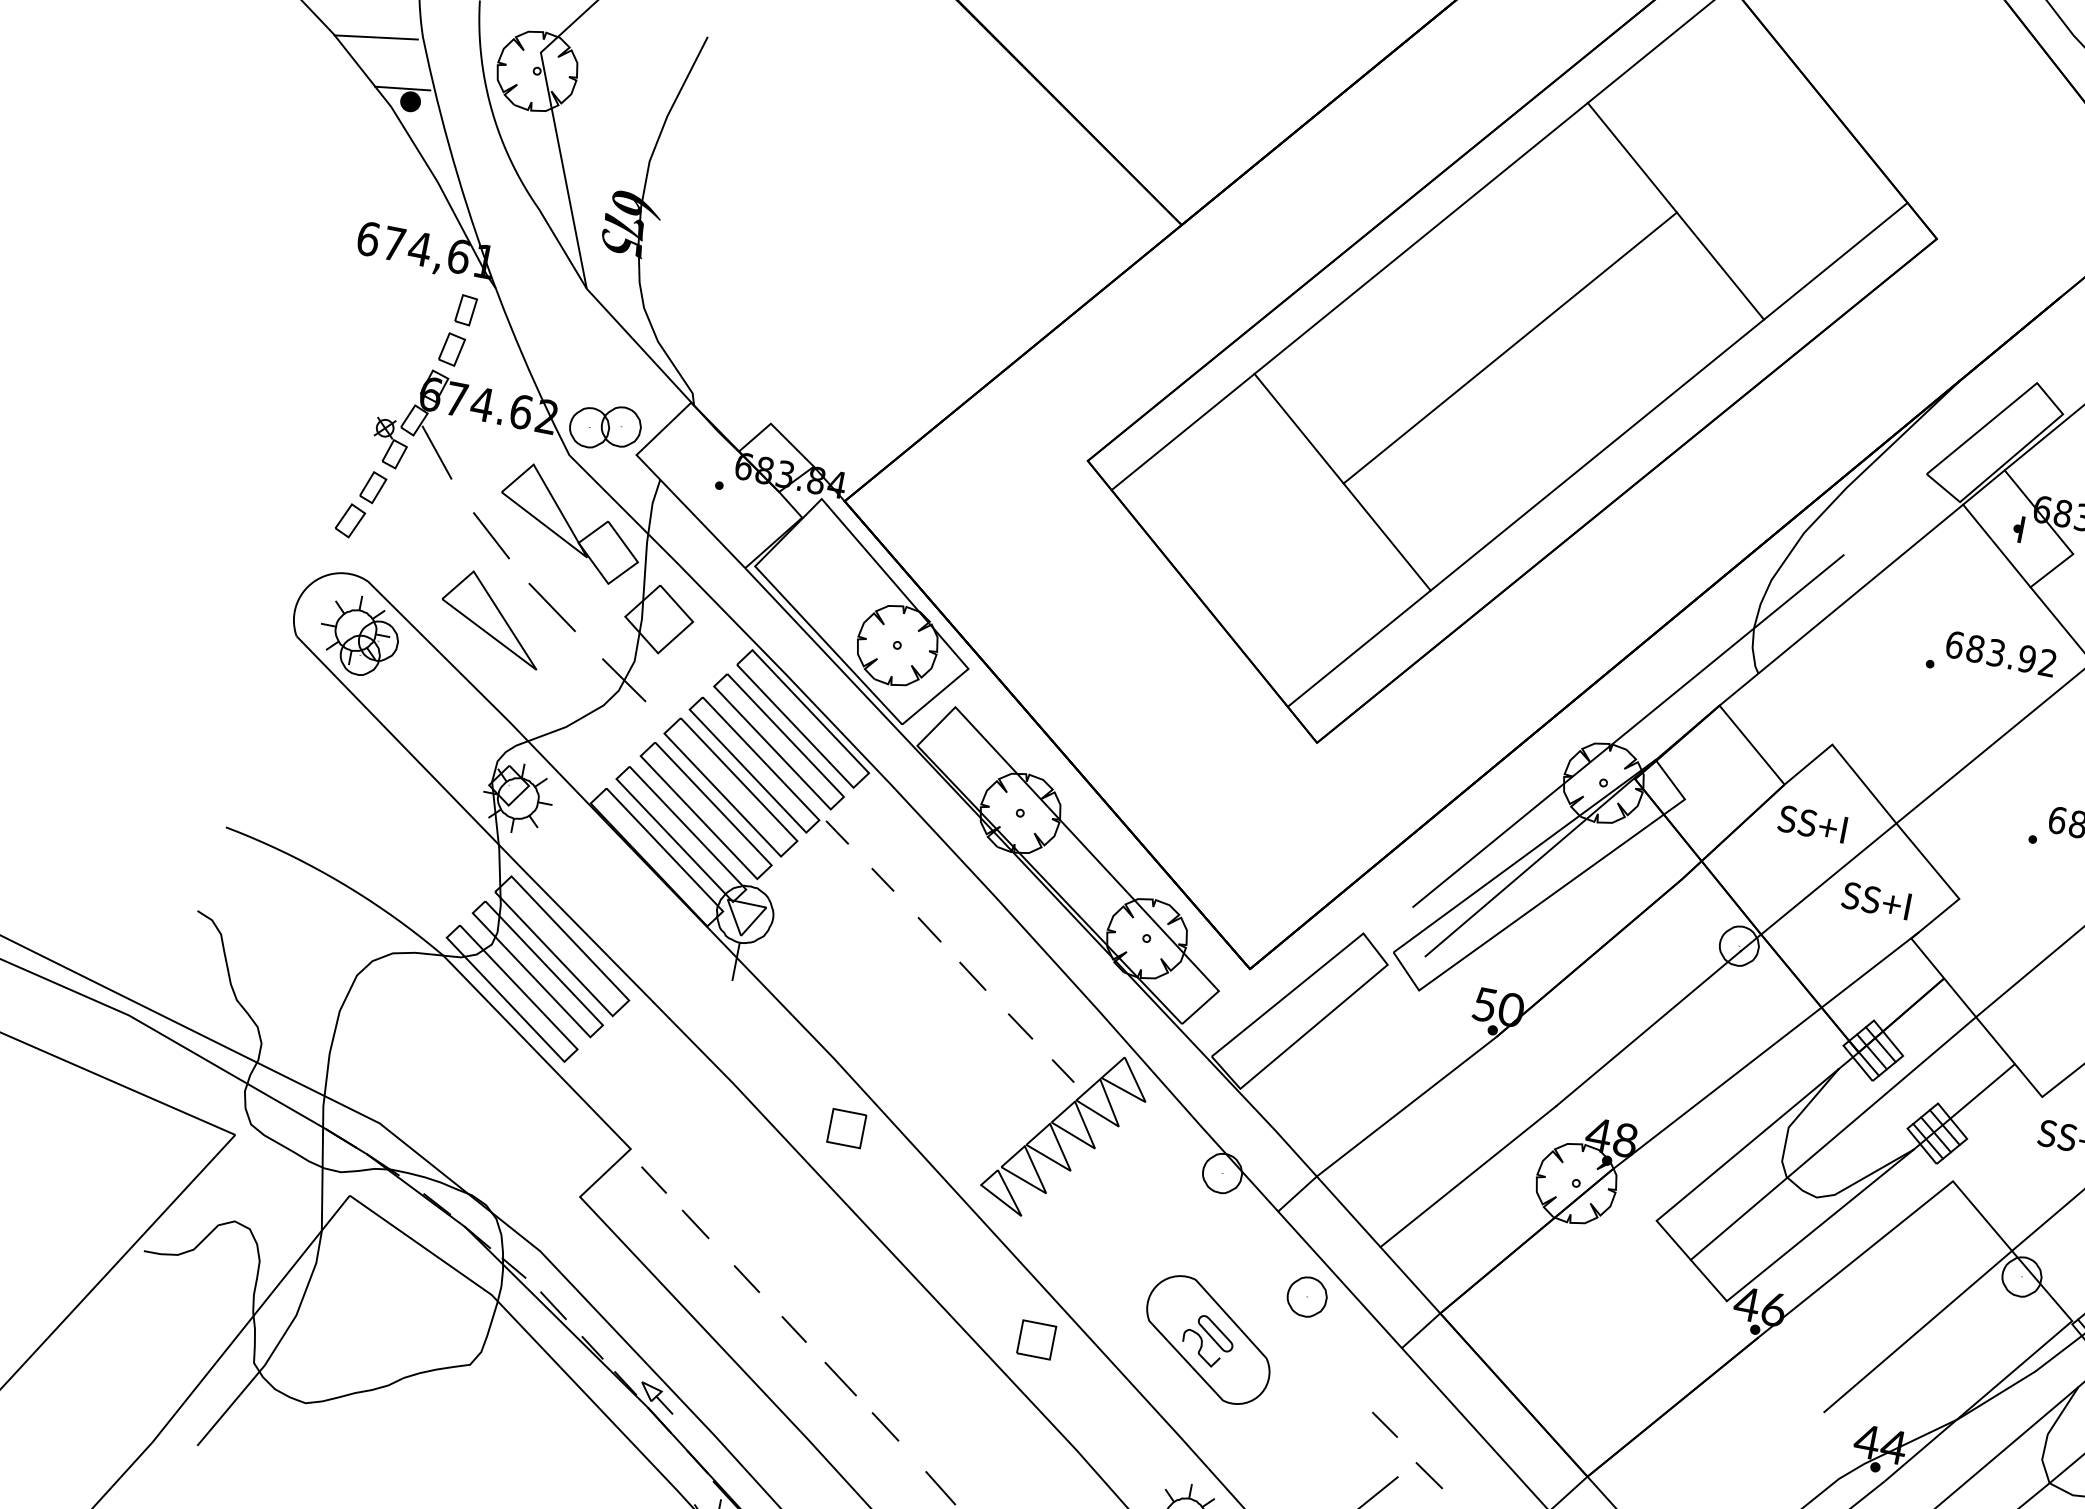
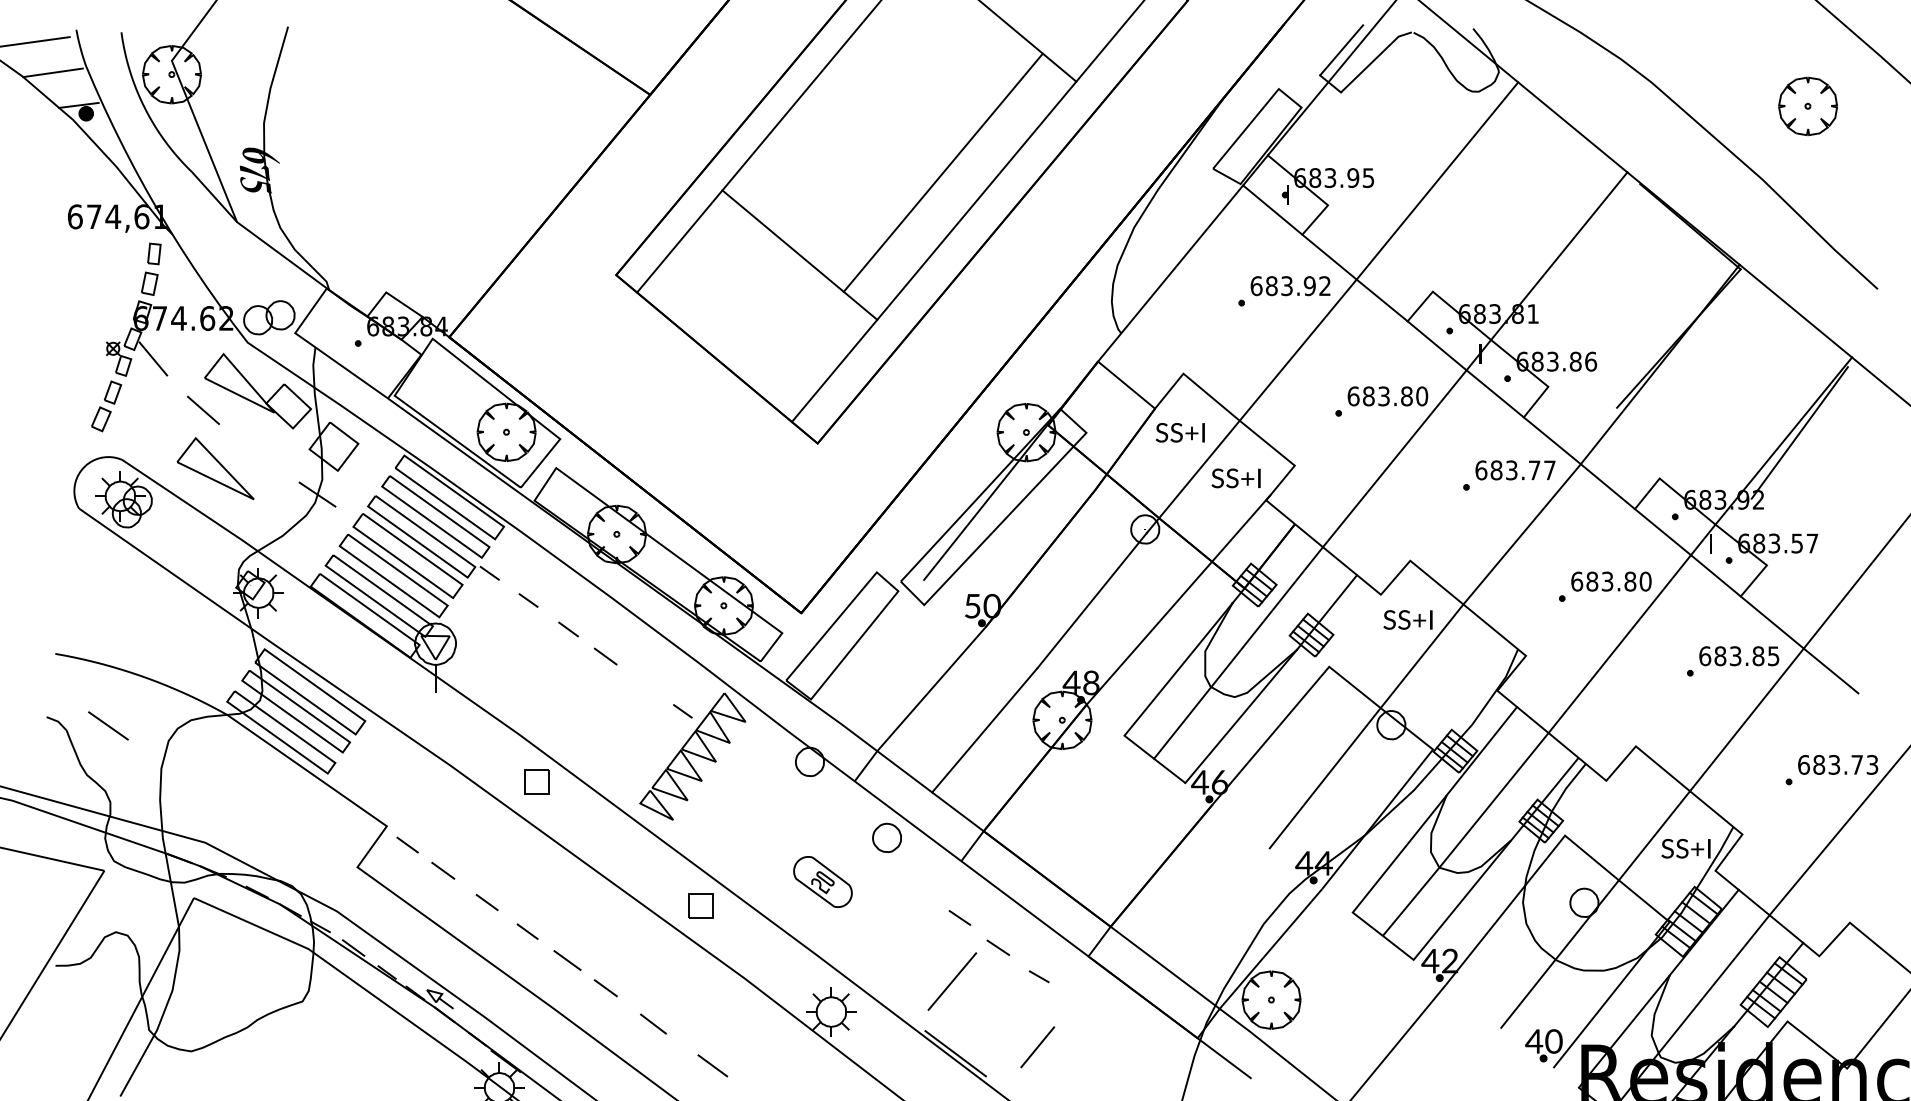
line: (1509, 347) -> (942, 172), moved
line: (552, 606) -> (108, 725), moved
line: (1628, 729) -> (1036, 391), removed
line: (1020, 1026) -> (646, 685), removed
part: (1207, 1339) -> (822, 881), size x0.6

